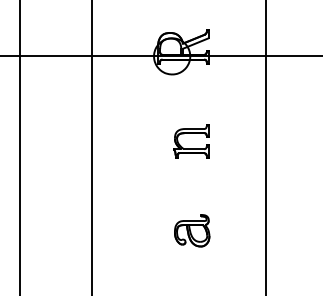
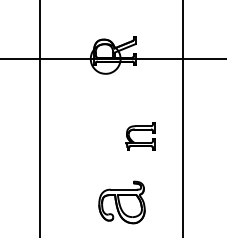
part: (191, 148) -> (140, 142), moved
part: (192, 230) -> (122, 202), size x1.6

